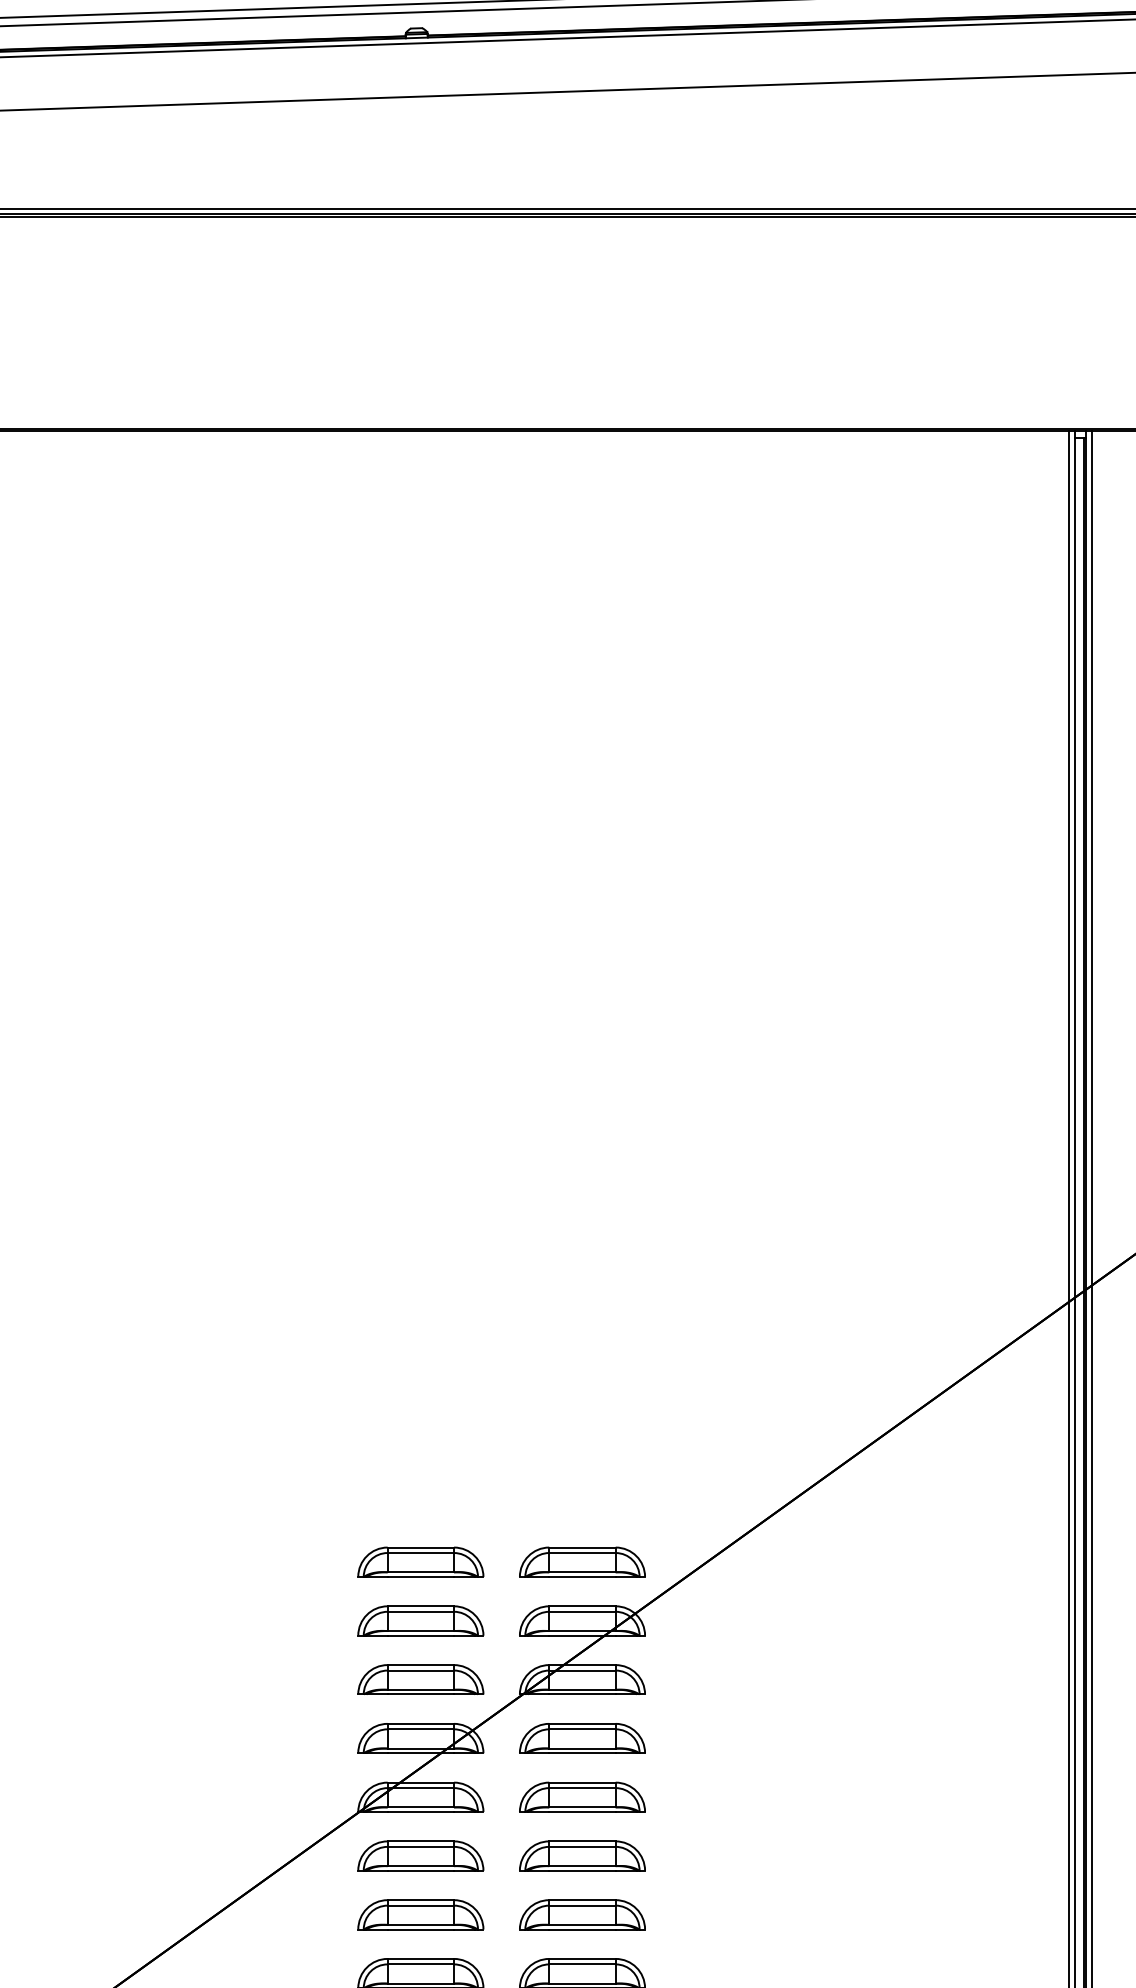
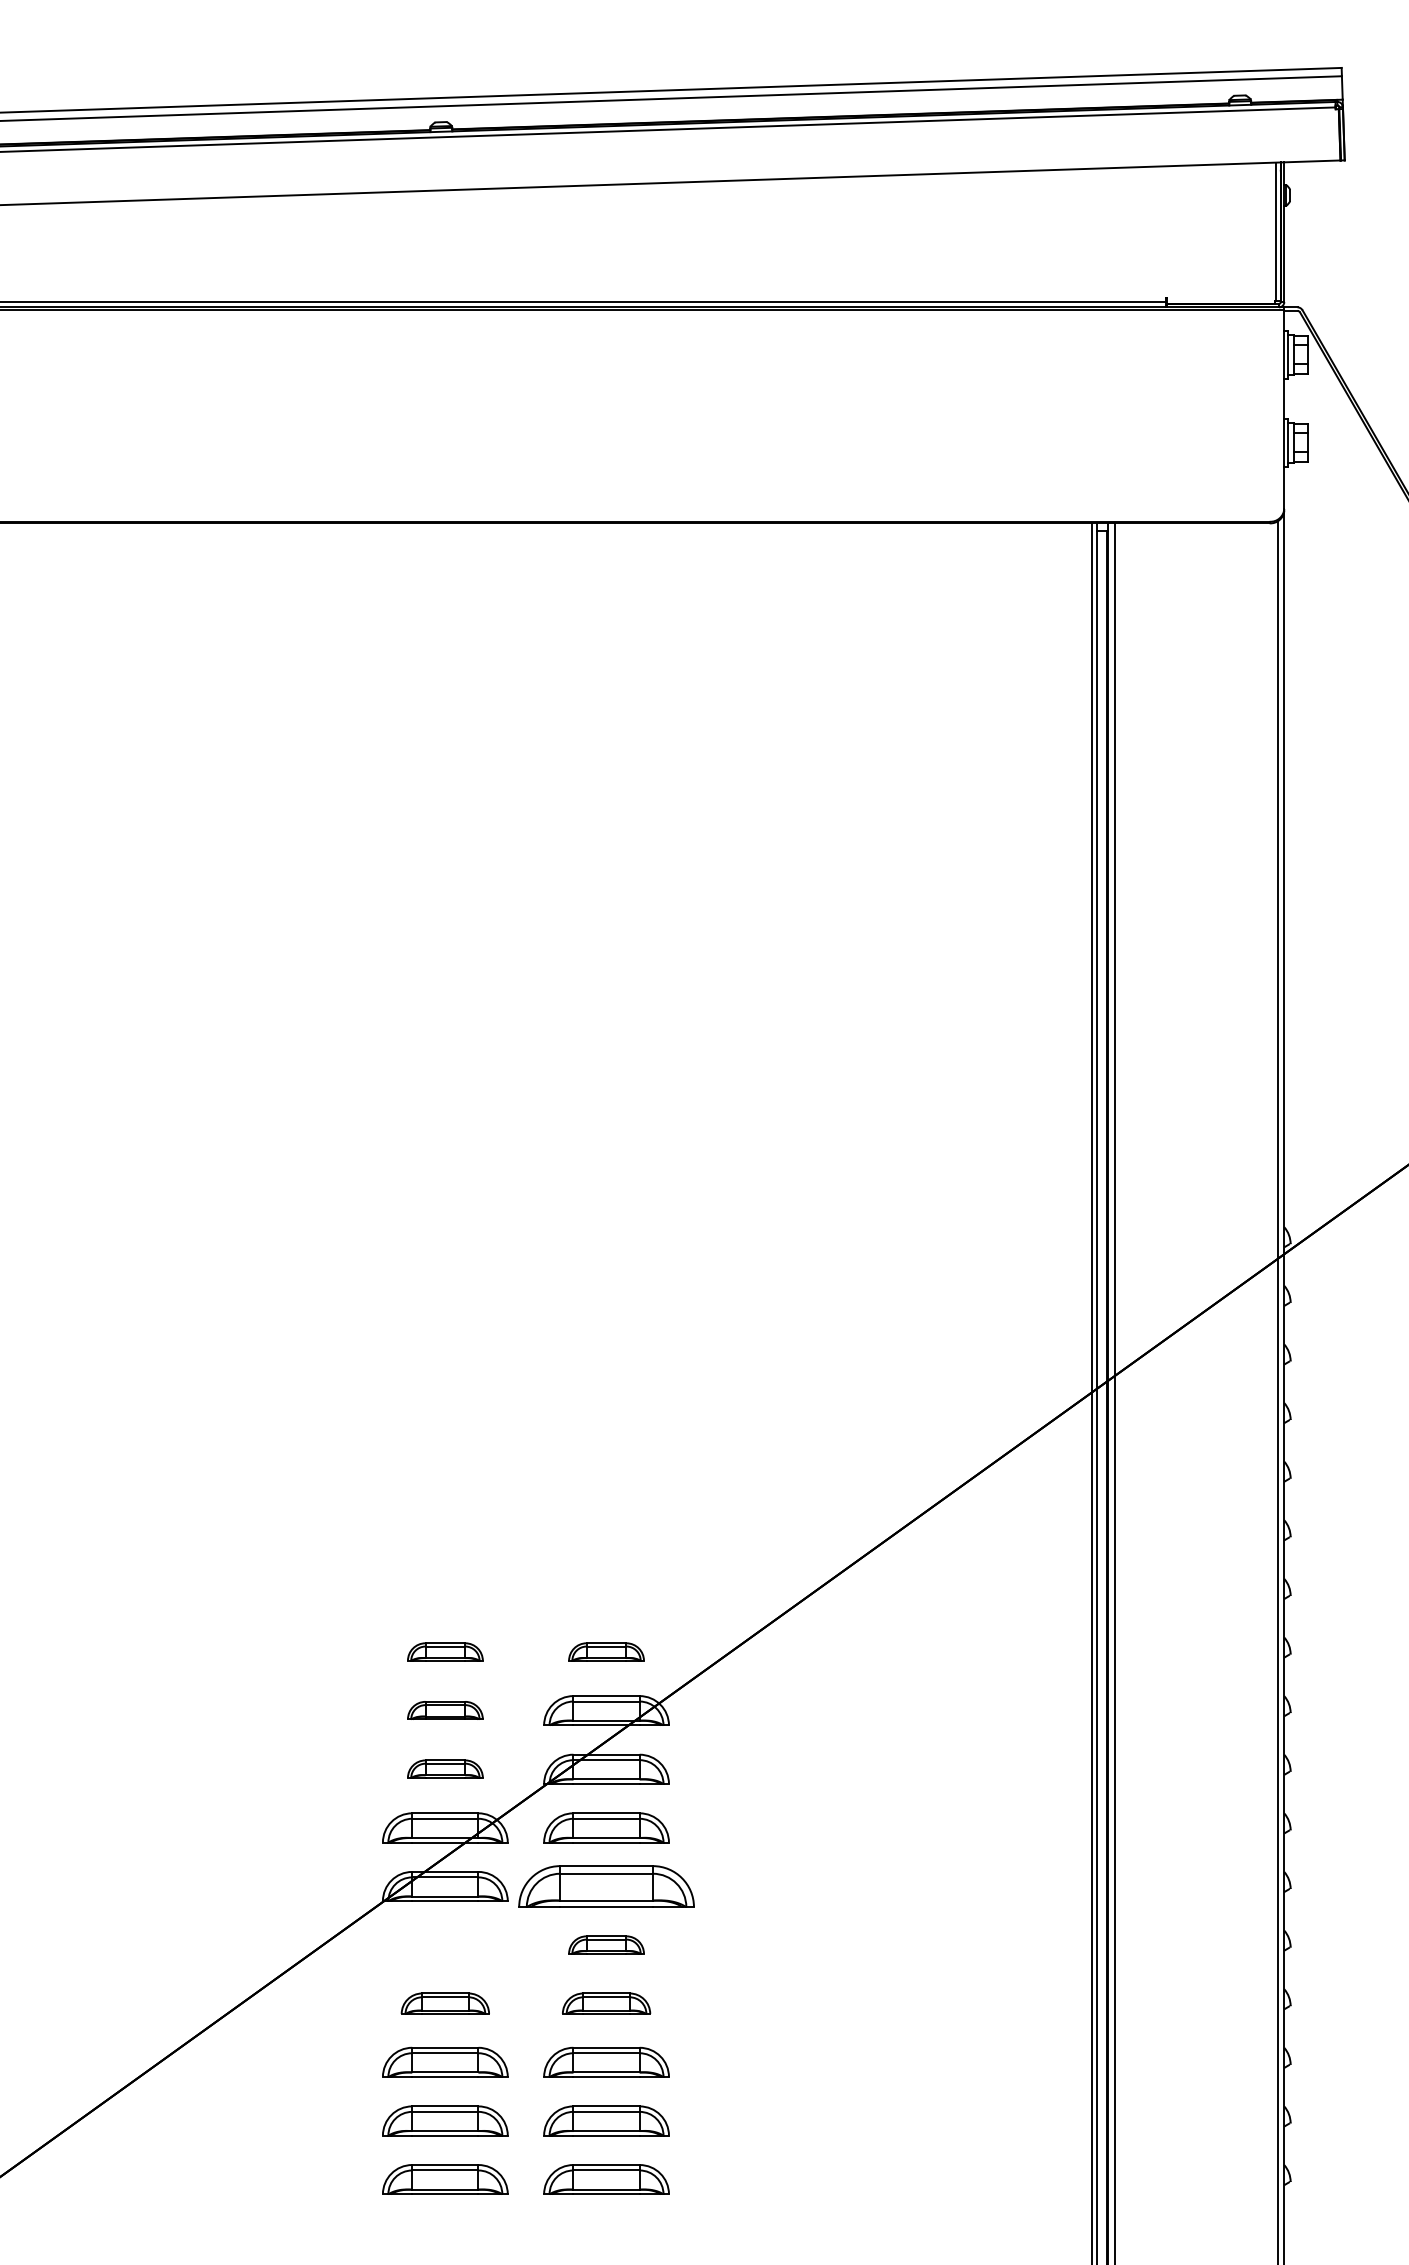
part: (421, 1561) -> (445, 1651), size x0.6
part: (582, 1561) -> (606, 1651), size x0.6
part: (421, 1620) -> (445, 1710), size x0.6
part: (421, 1678) -> (445, 1768), size x0.6
part: (582, 1797) -> (606, 1886), size x1.4
part: (421, 1855) -> (445, 1944), removed
part: (582, 1855) -> (606, 1944), size x0.6
part: (421, 1914) -> (445, 2003), size x0.7
part: (582, 1914) -> (606, 2003), size x0.7

